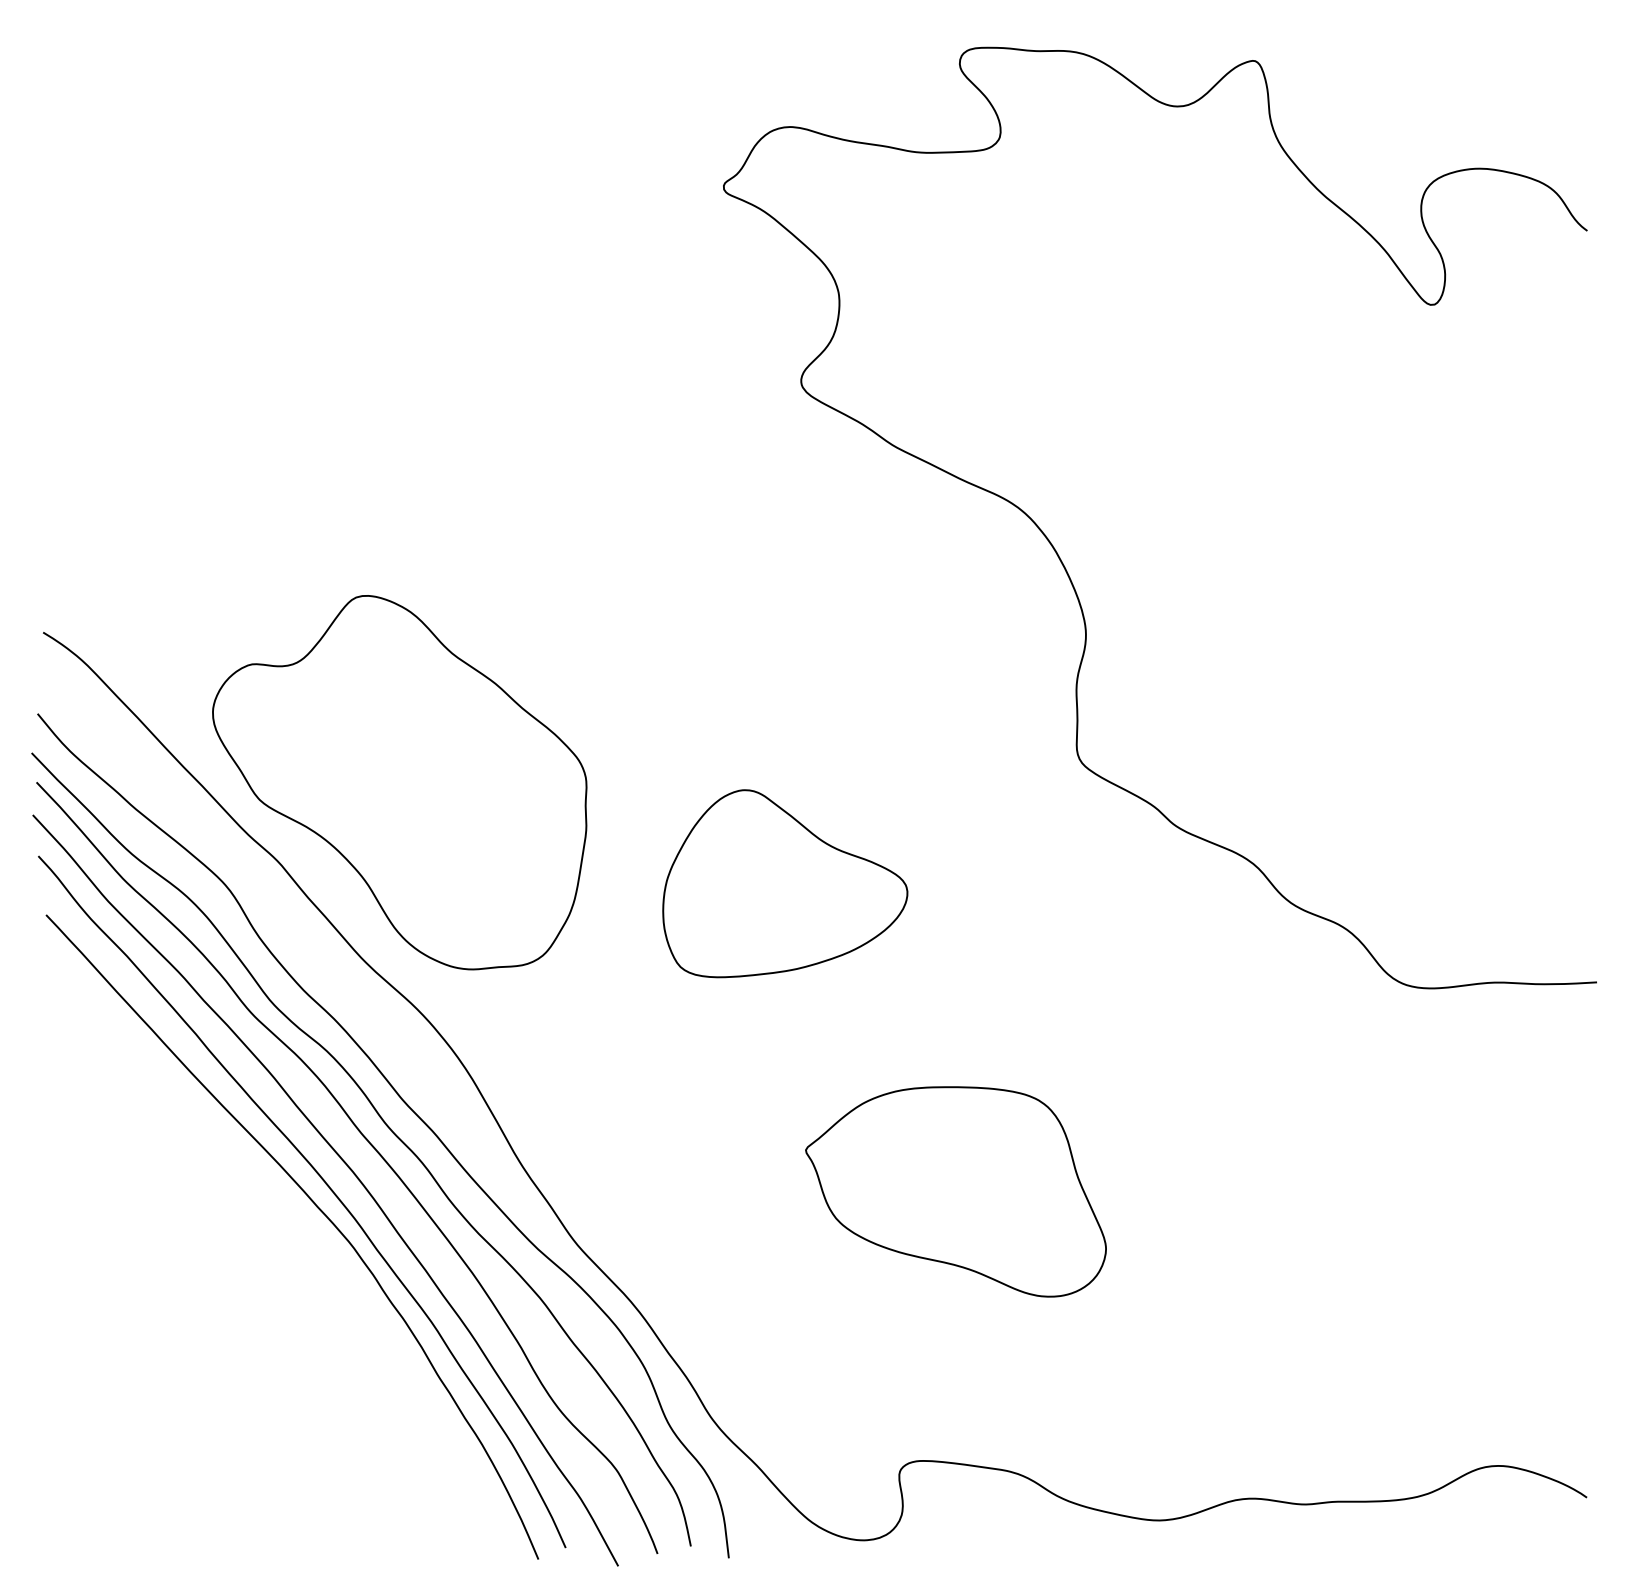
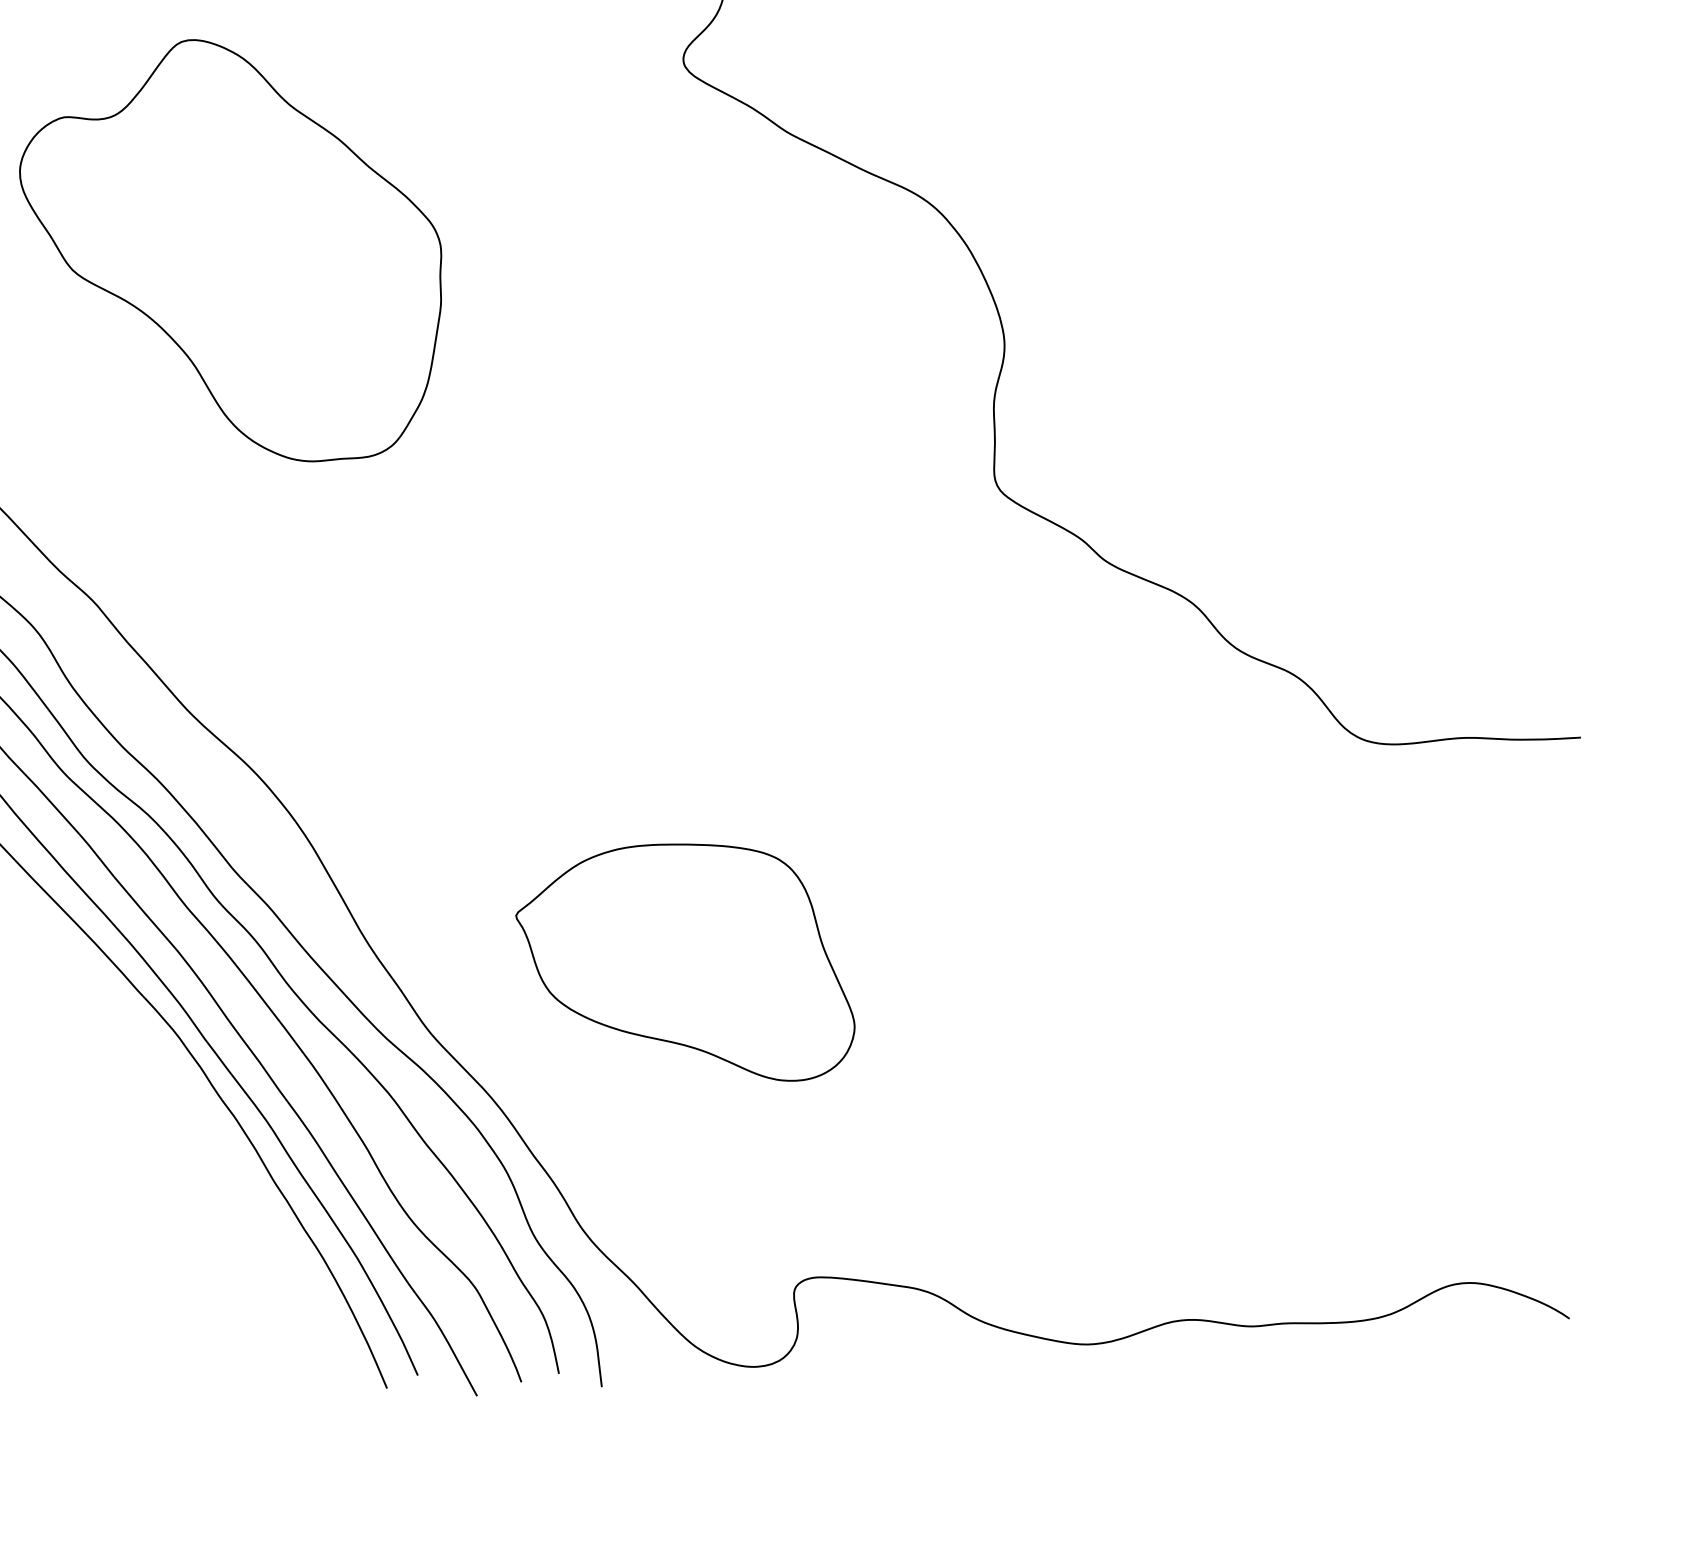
part: (399, 782) -> (230, 250), moved
part: (785, 883) -> (665, 626), removed
part: (955, 1191) -> (684, 962), moved

